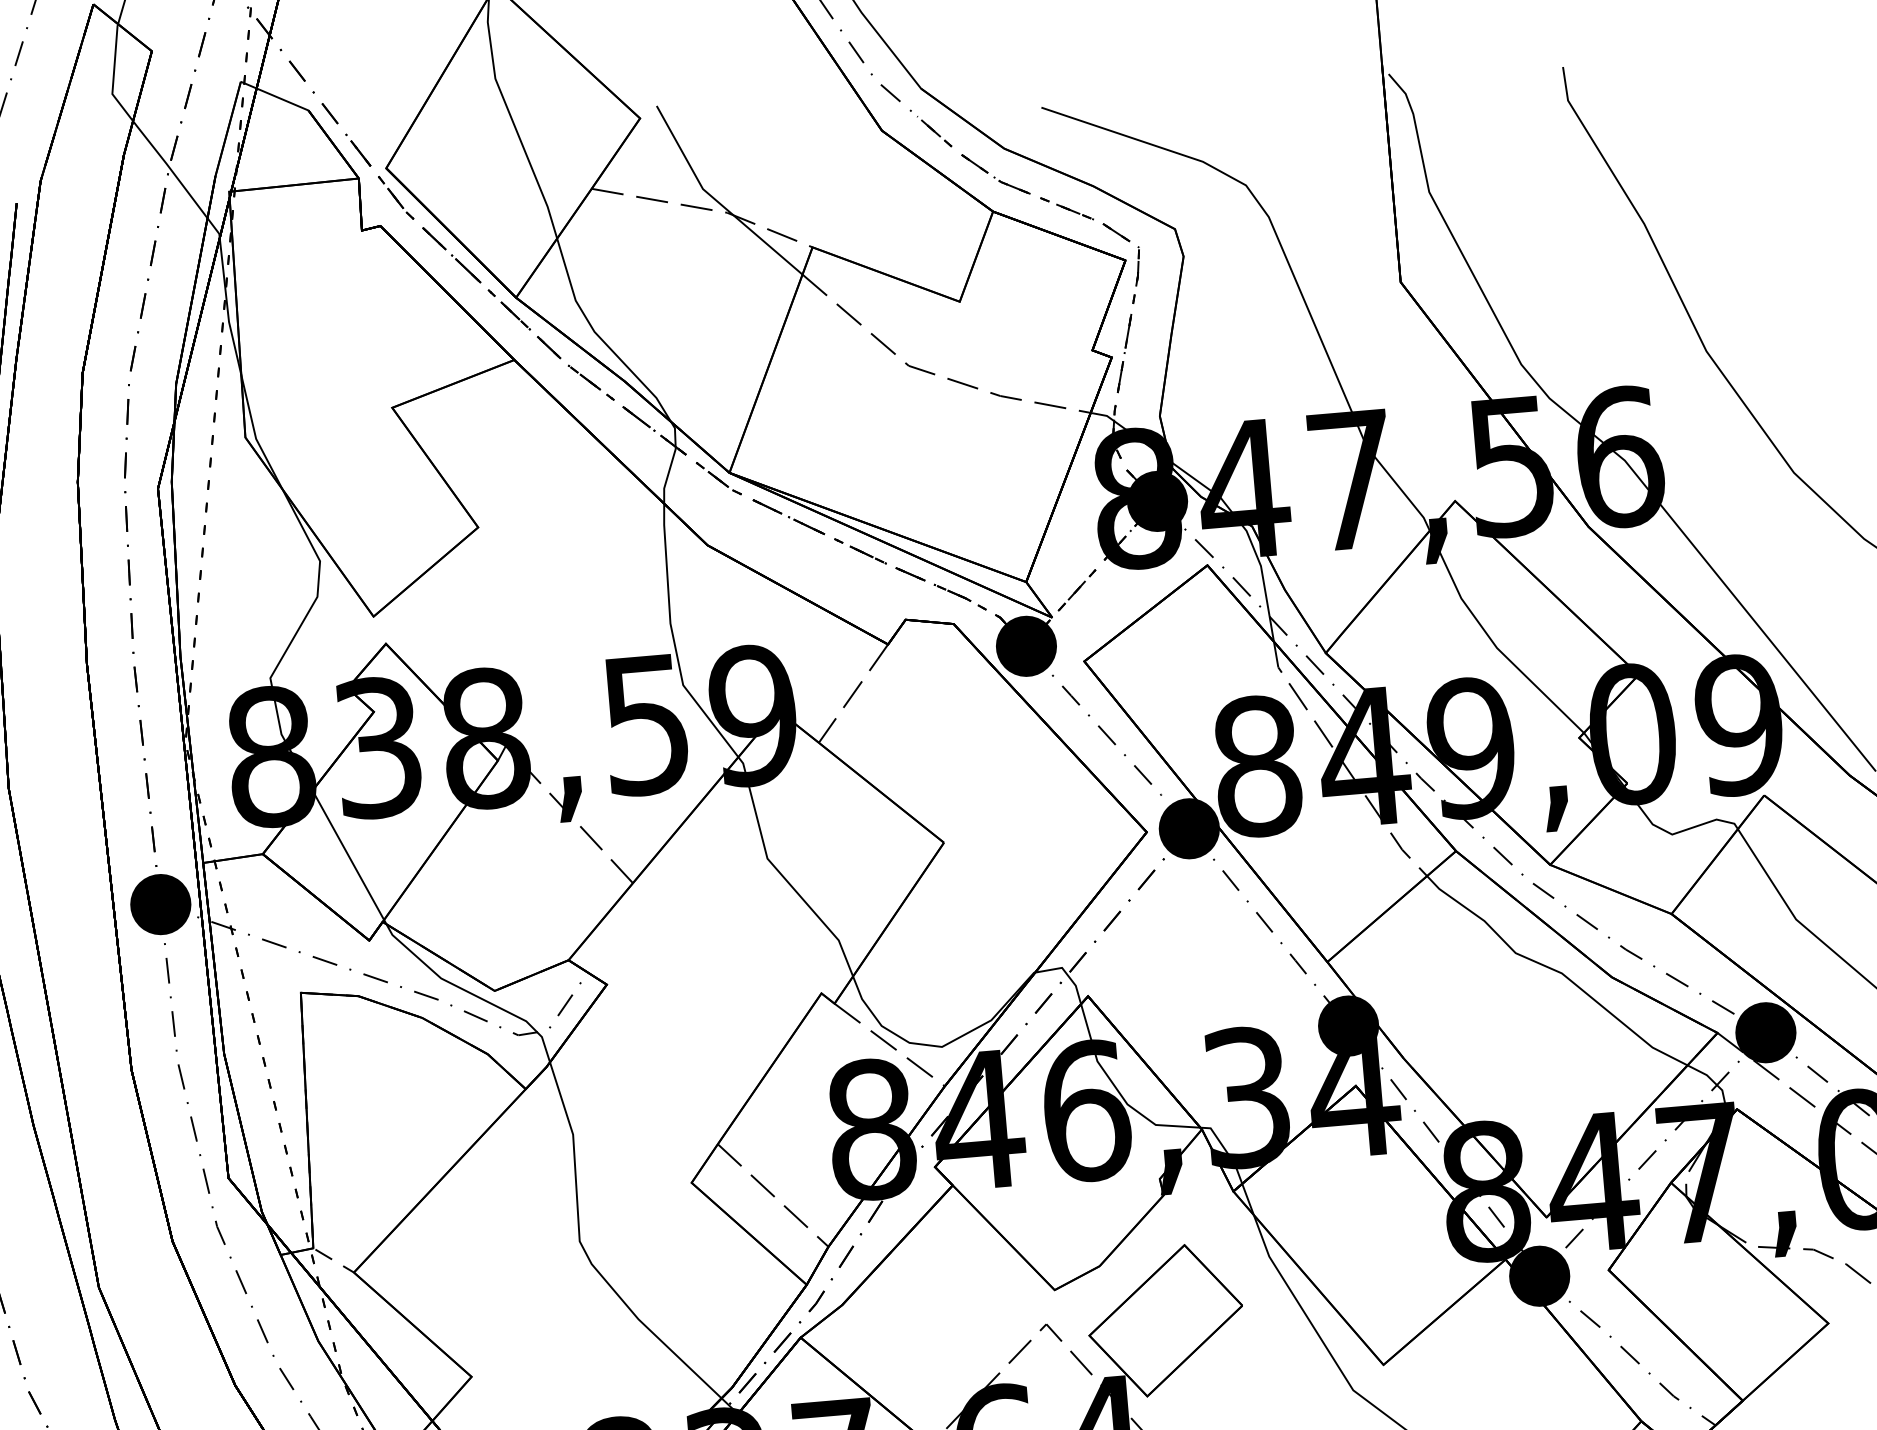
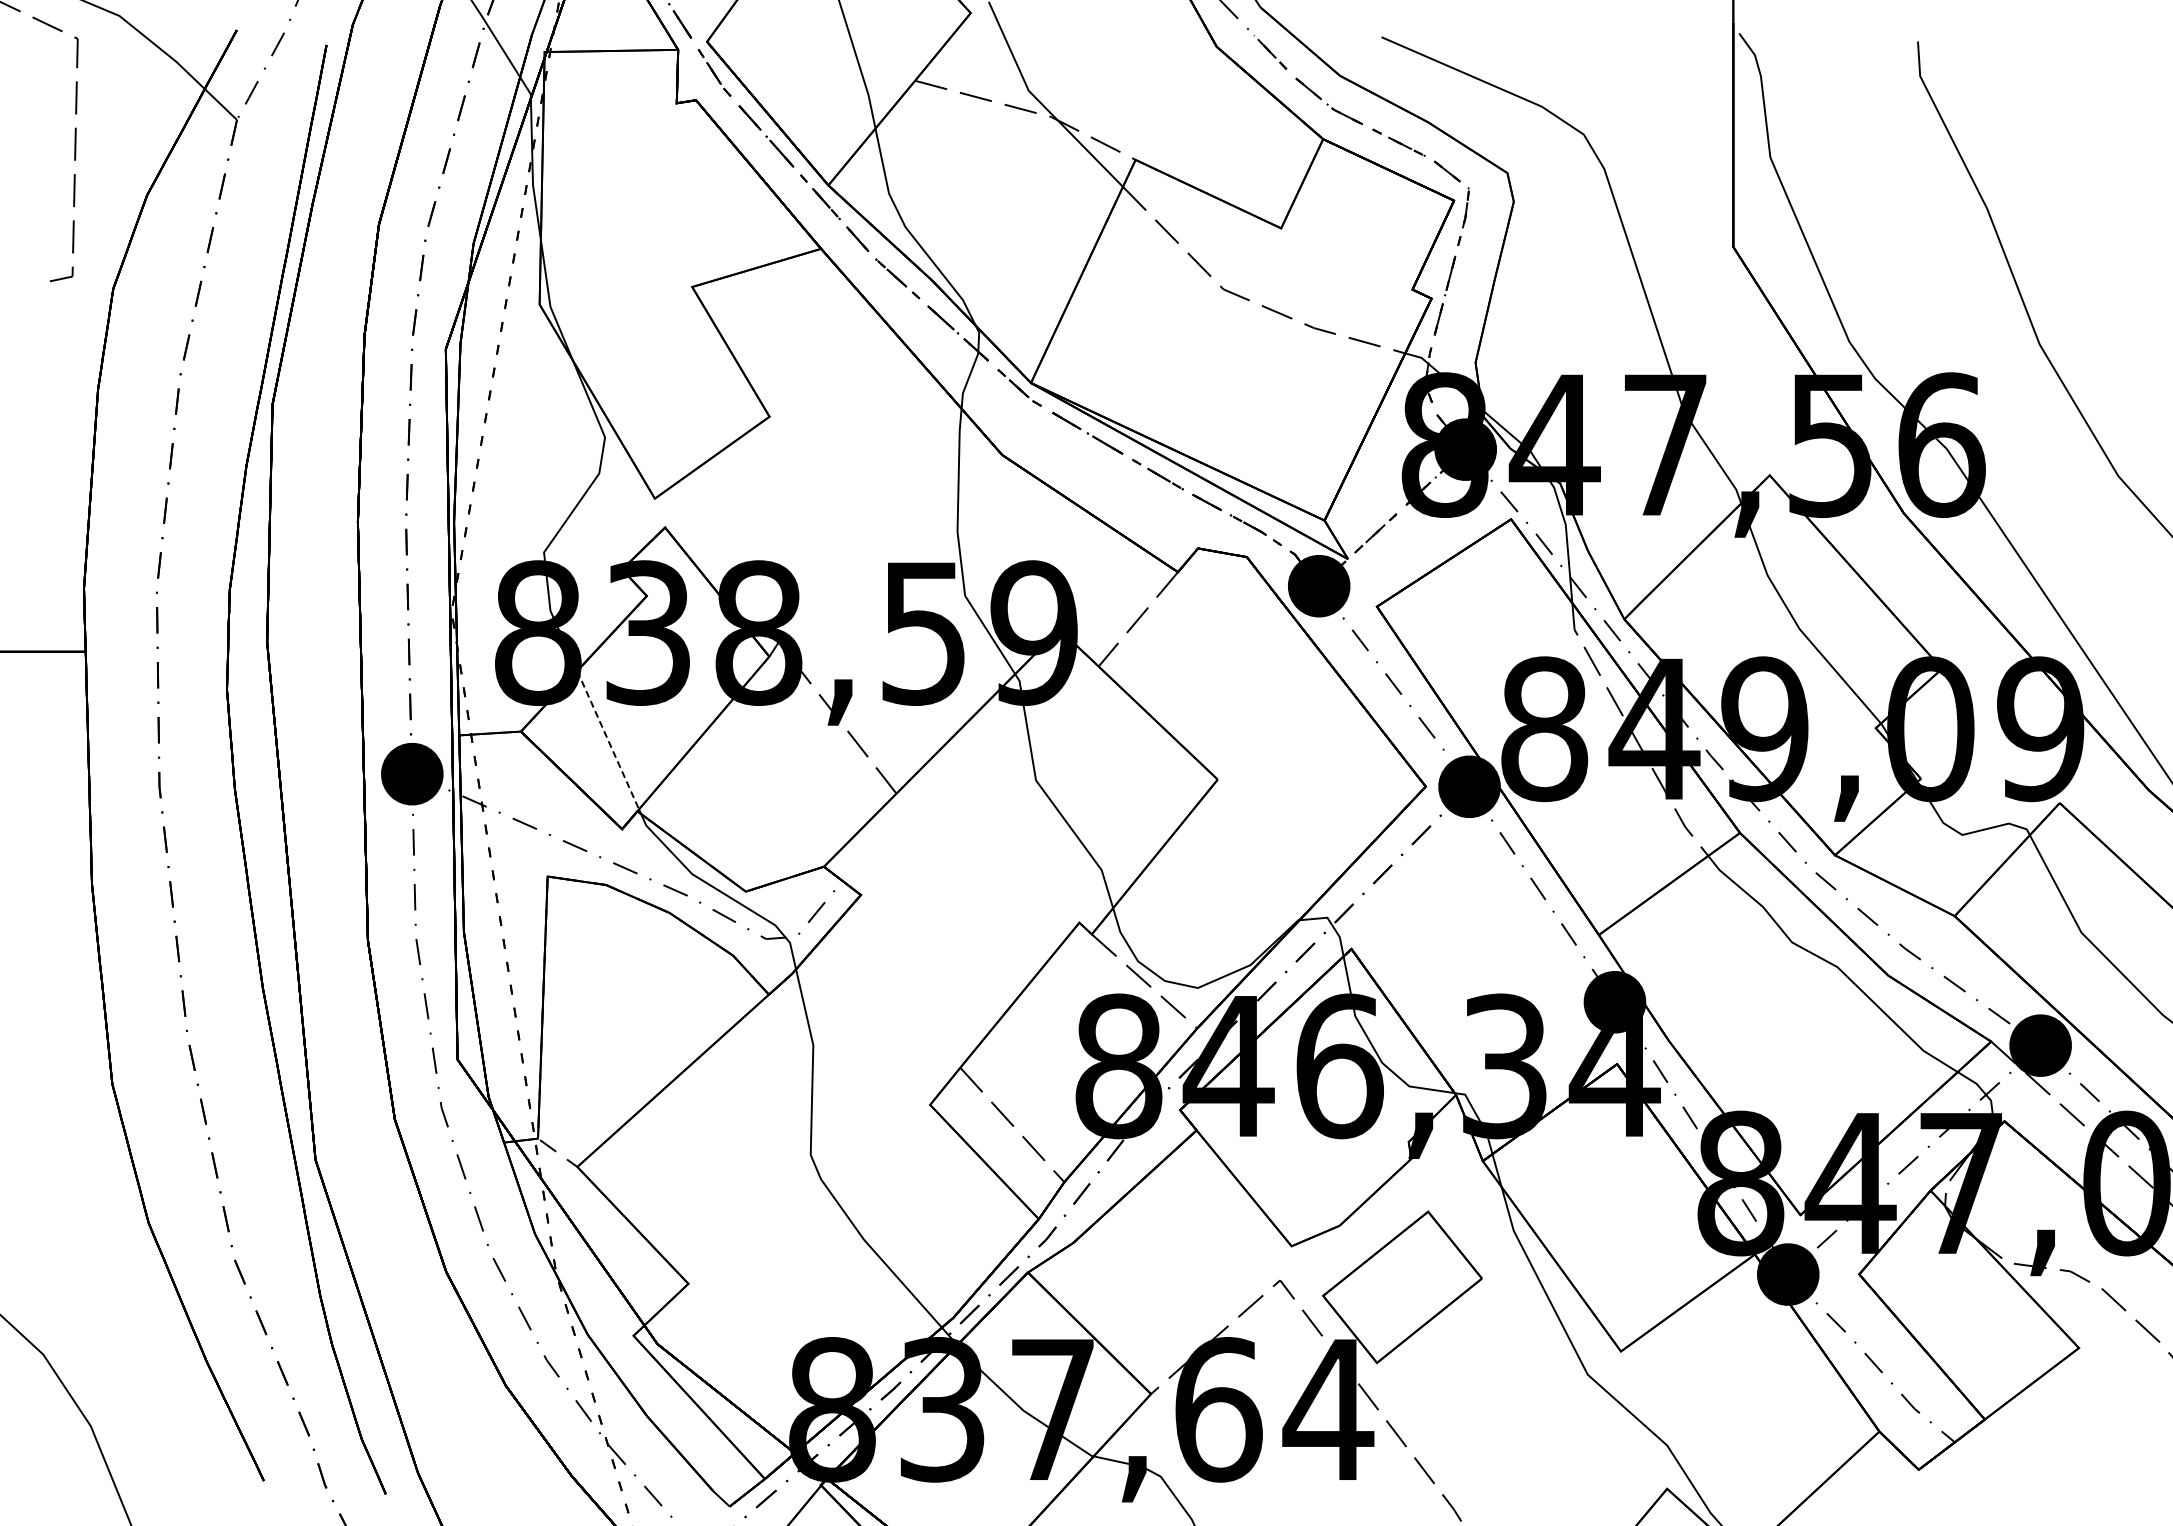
line: (348, 855) -> (608, 740), solid -> dashed

